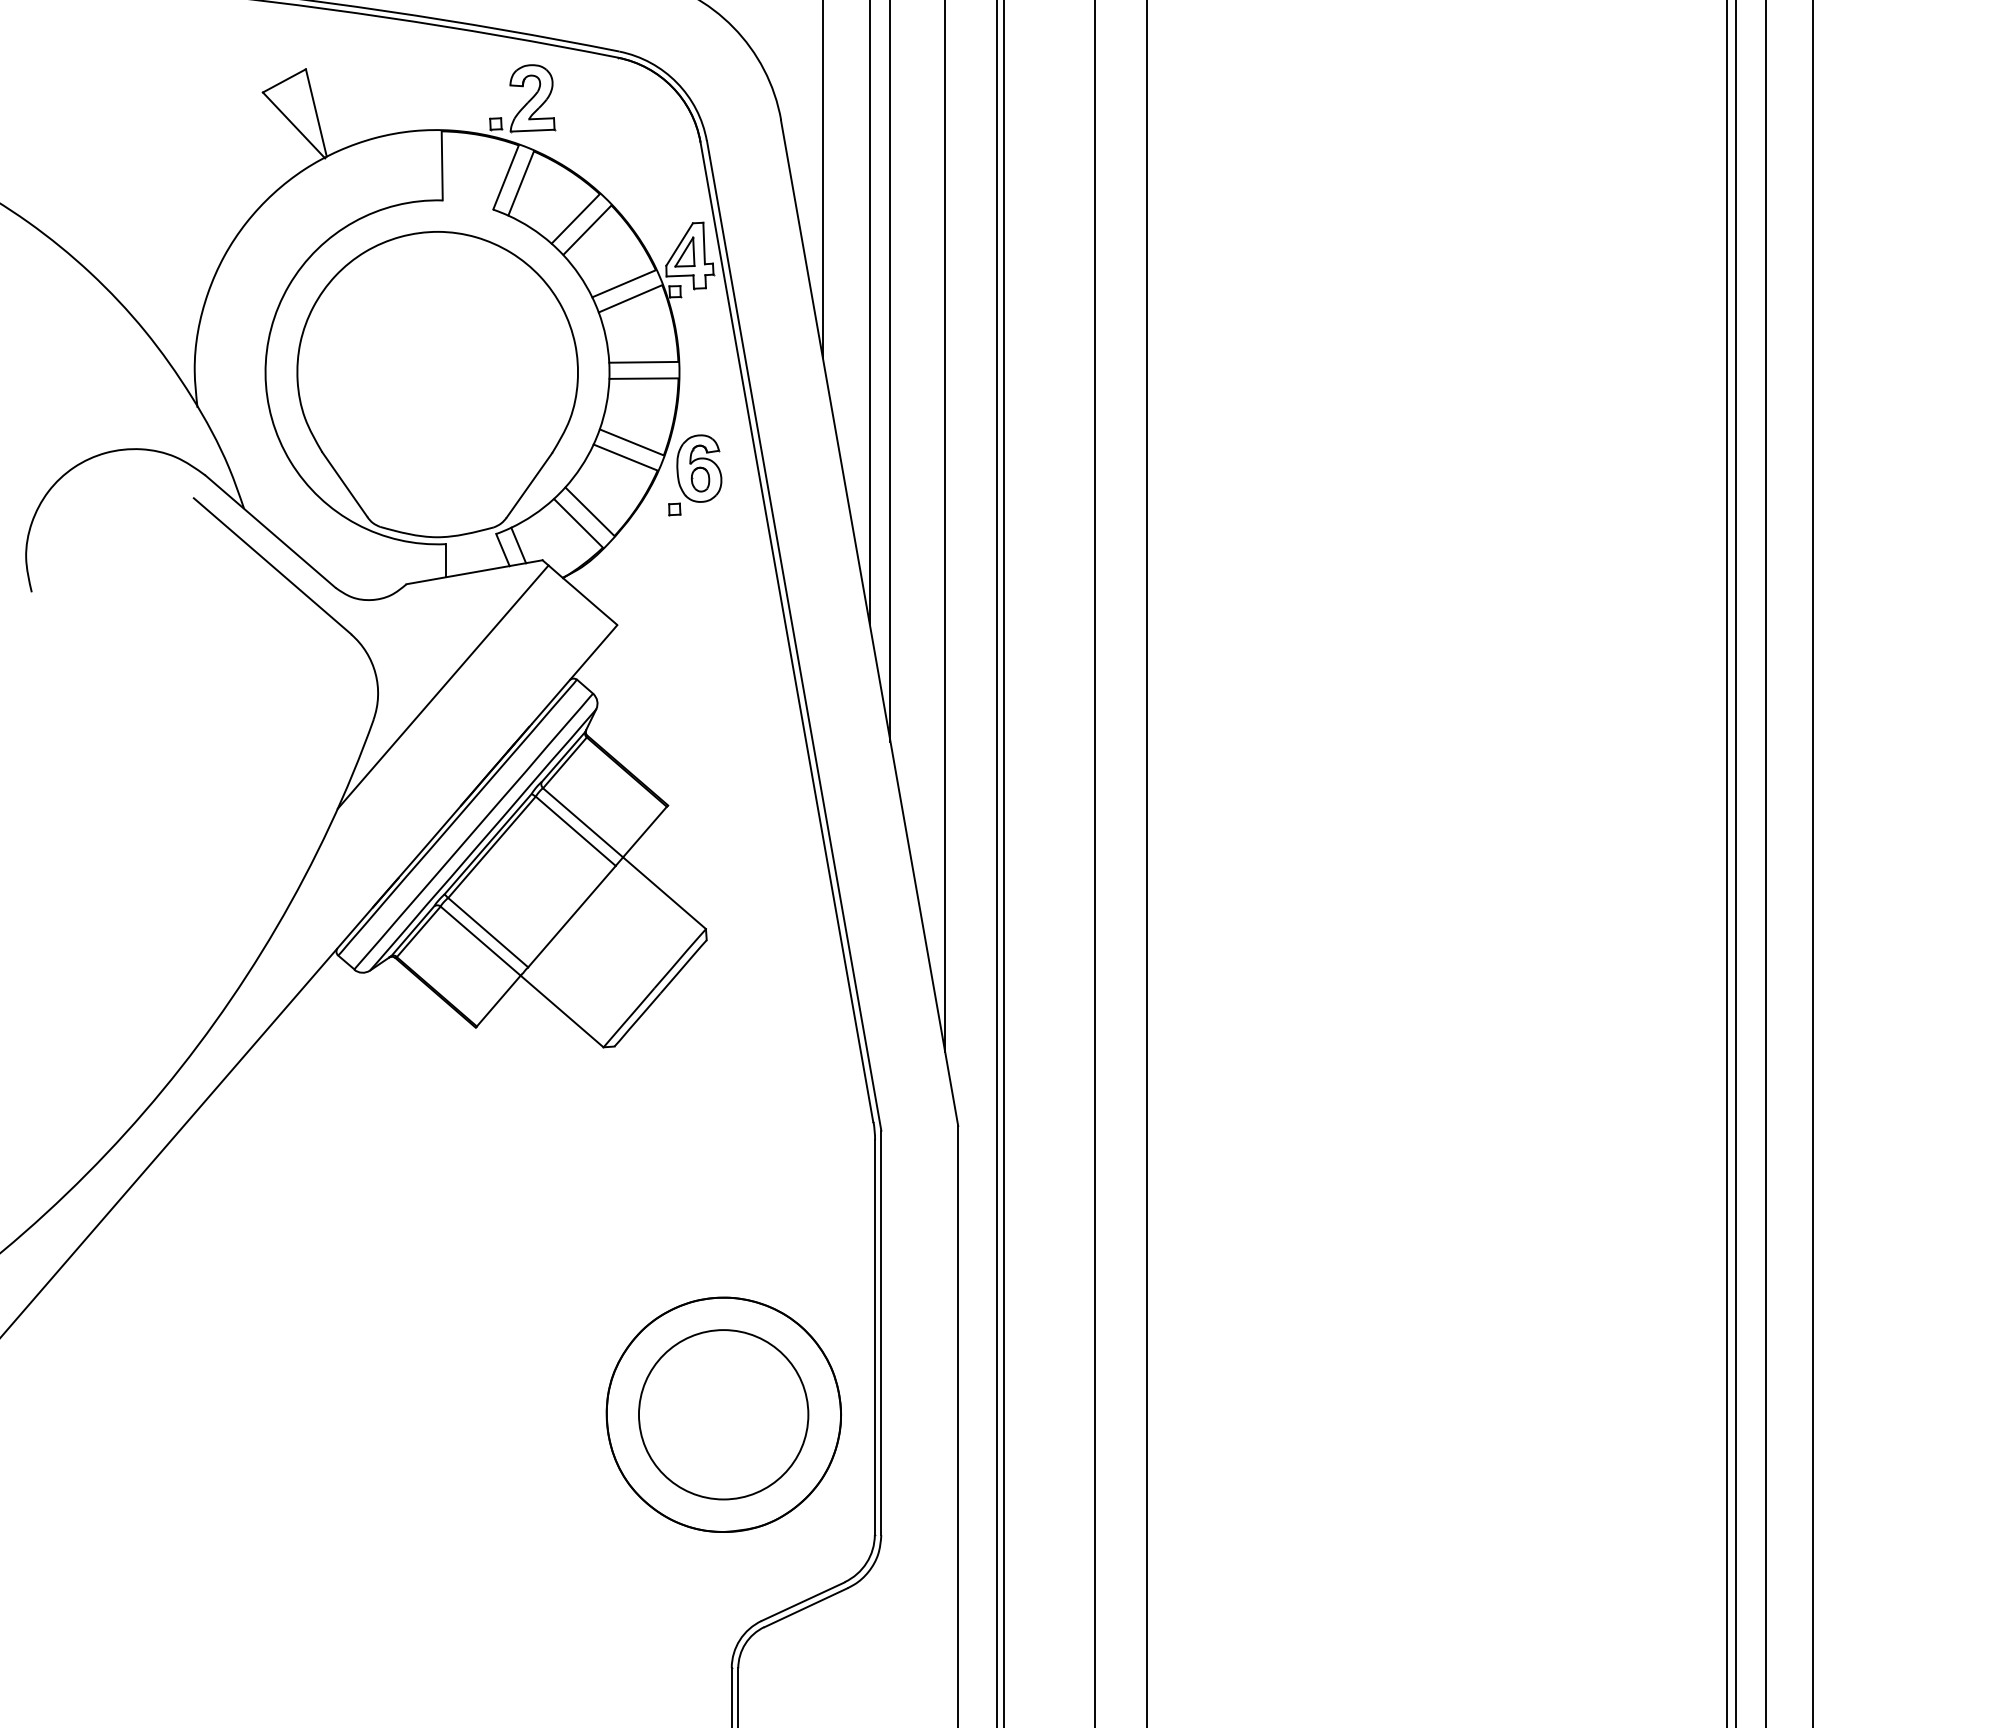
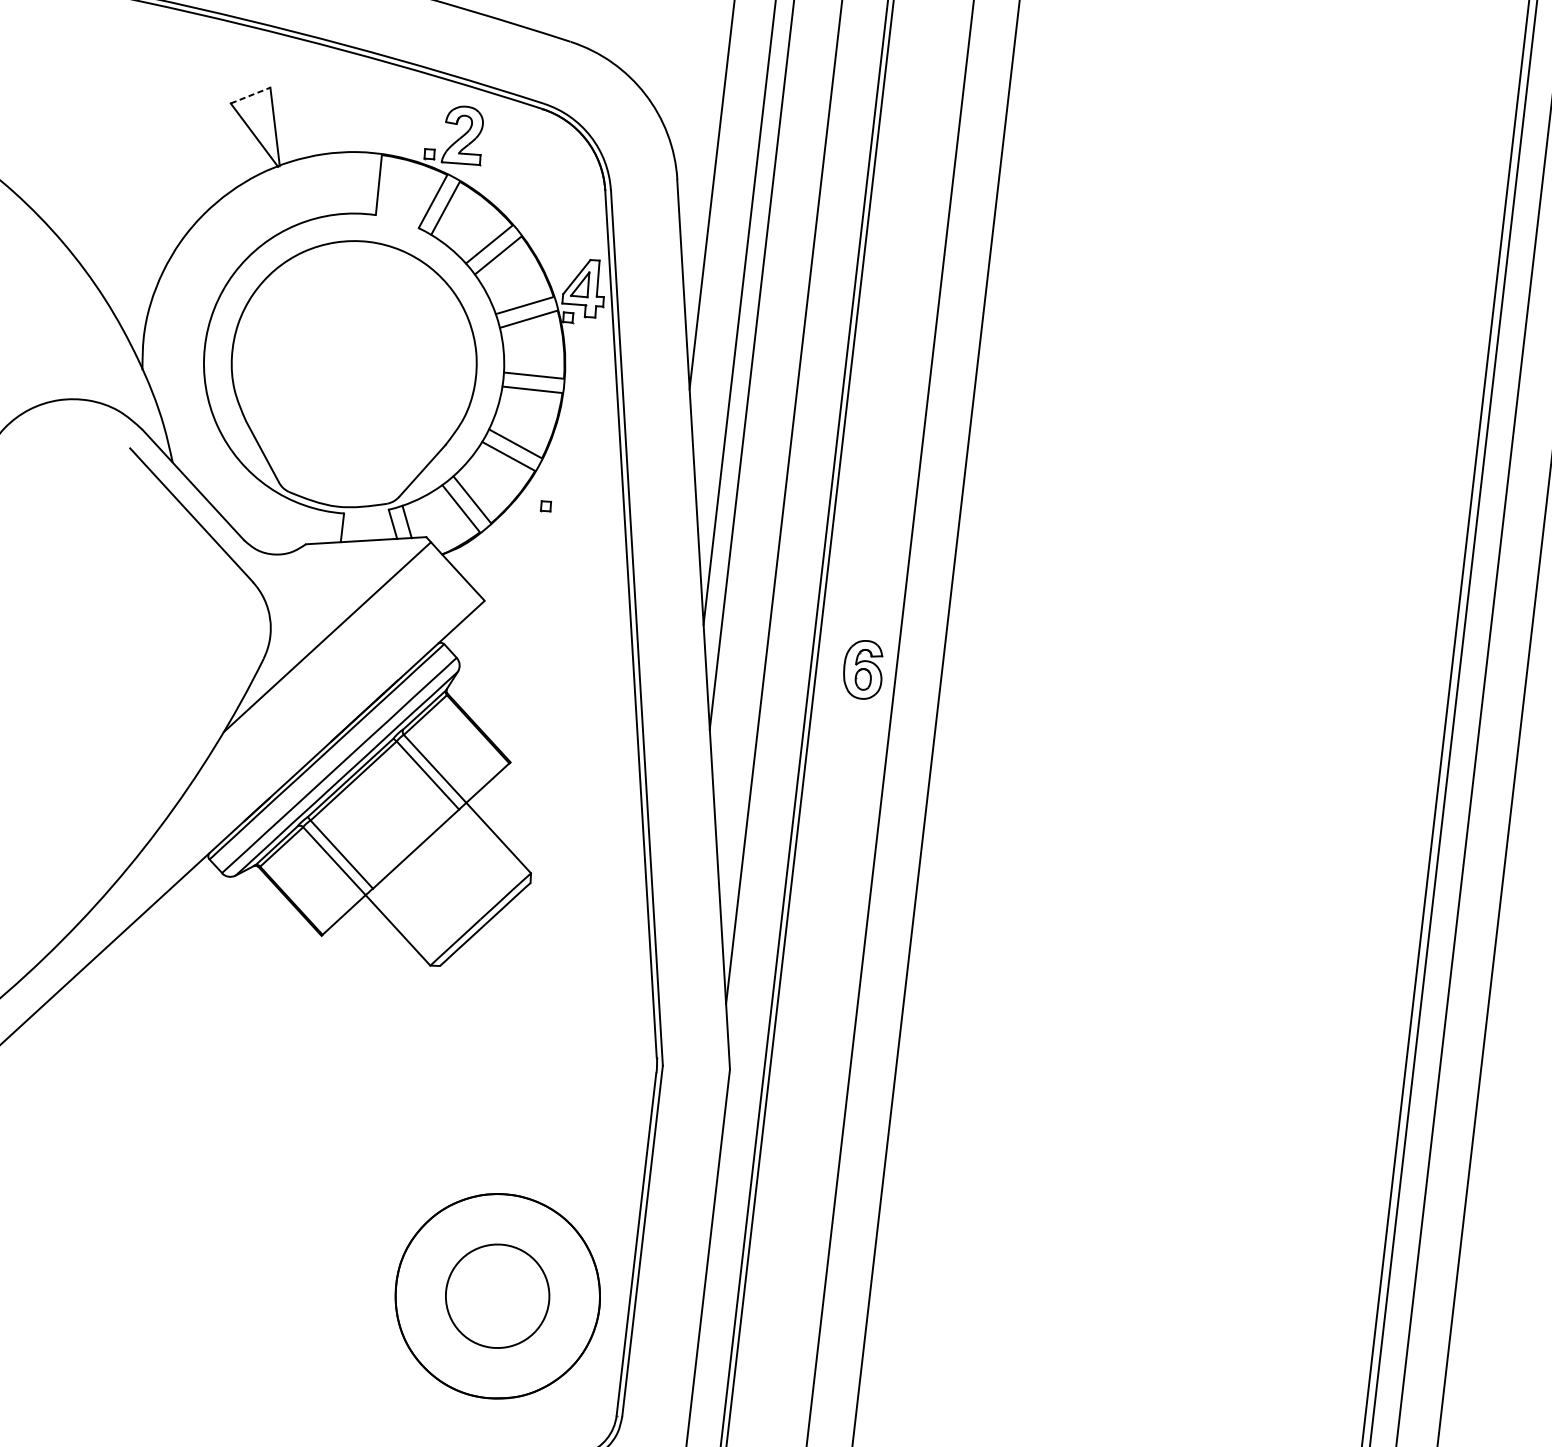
line: (284, 80) -> (250, 95), solid -> dashed
part: (699, 468) -> (863, 669), moved
circle: (723, 1414) -> (497, 1296), size x0.7

